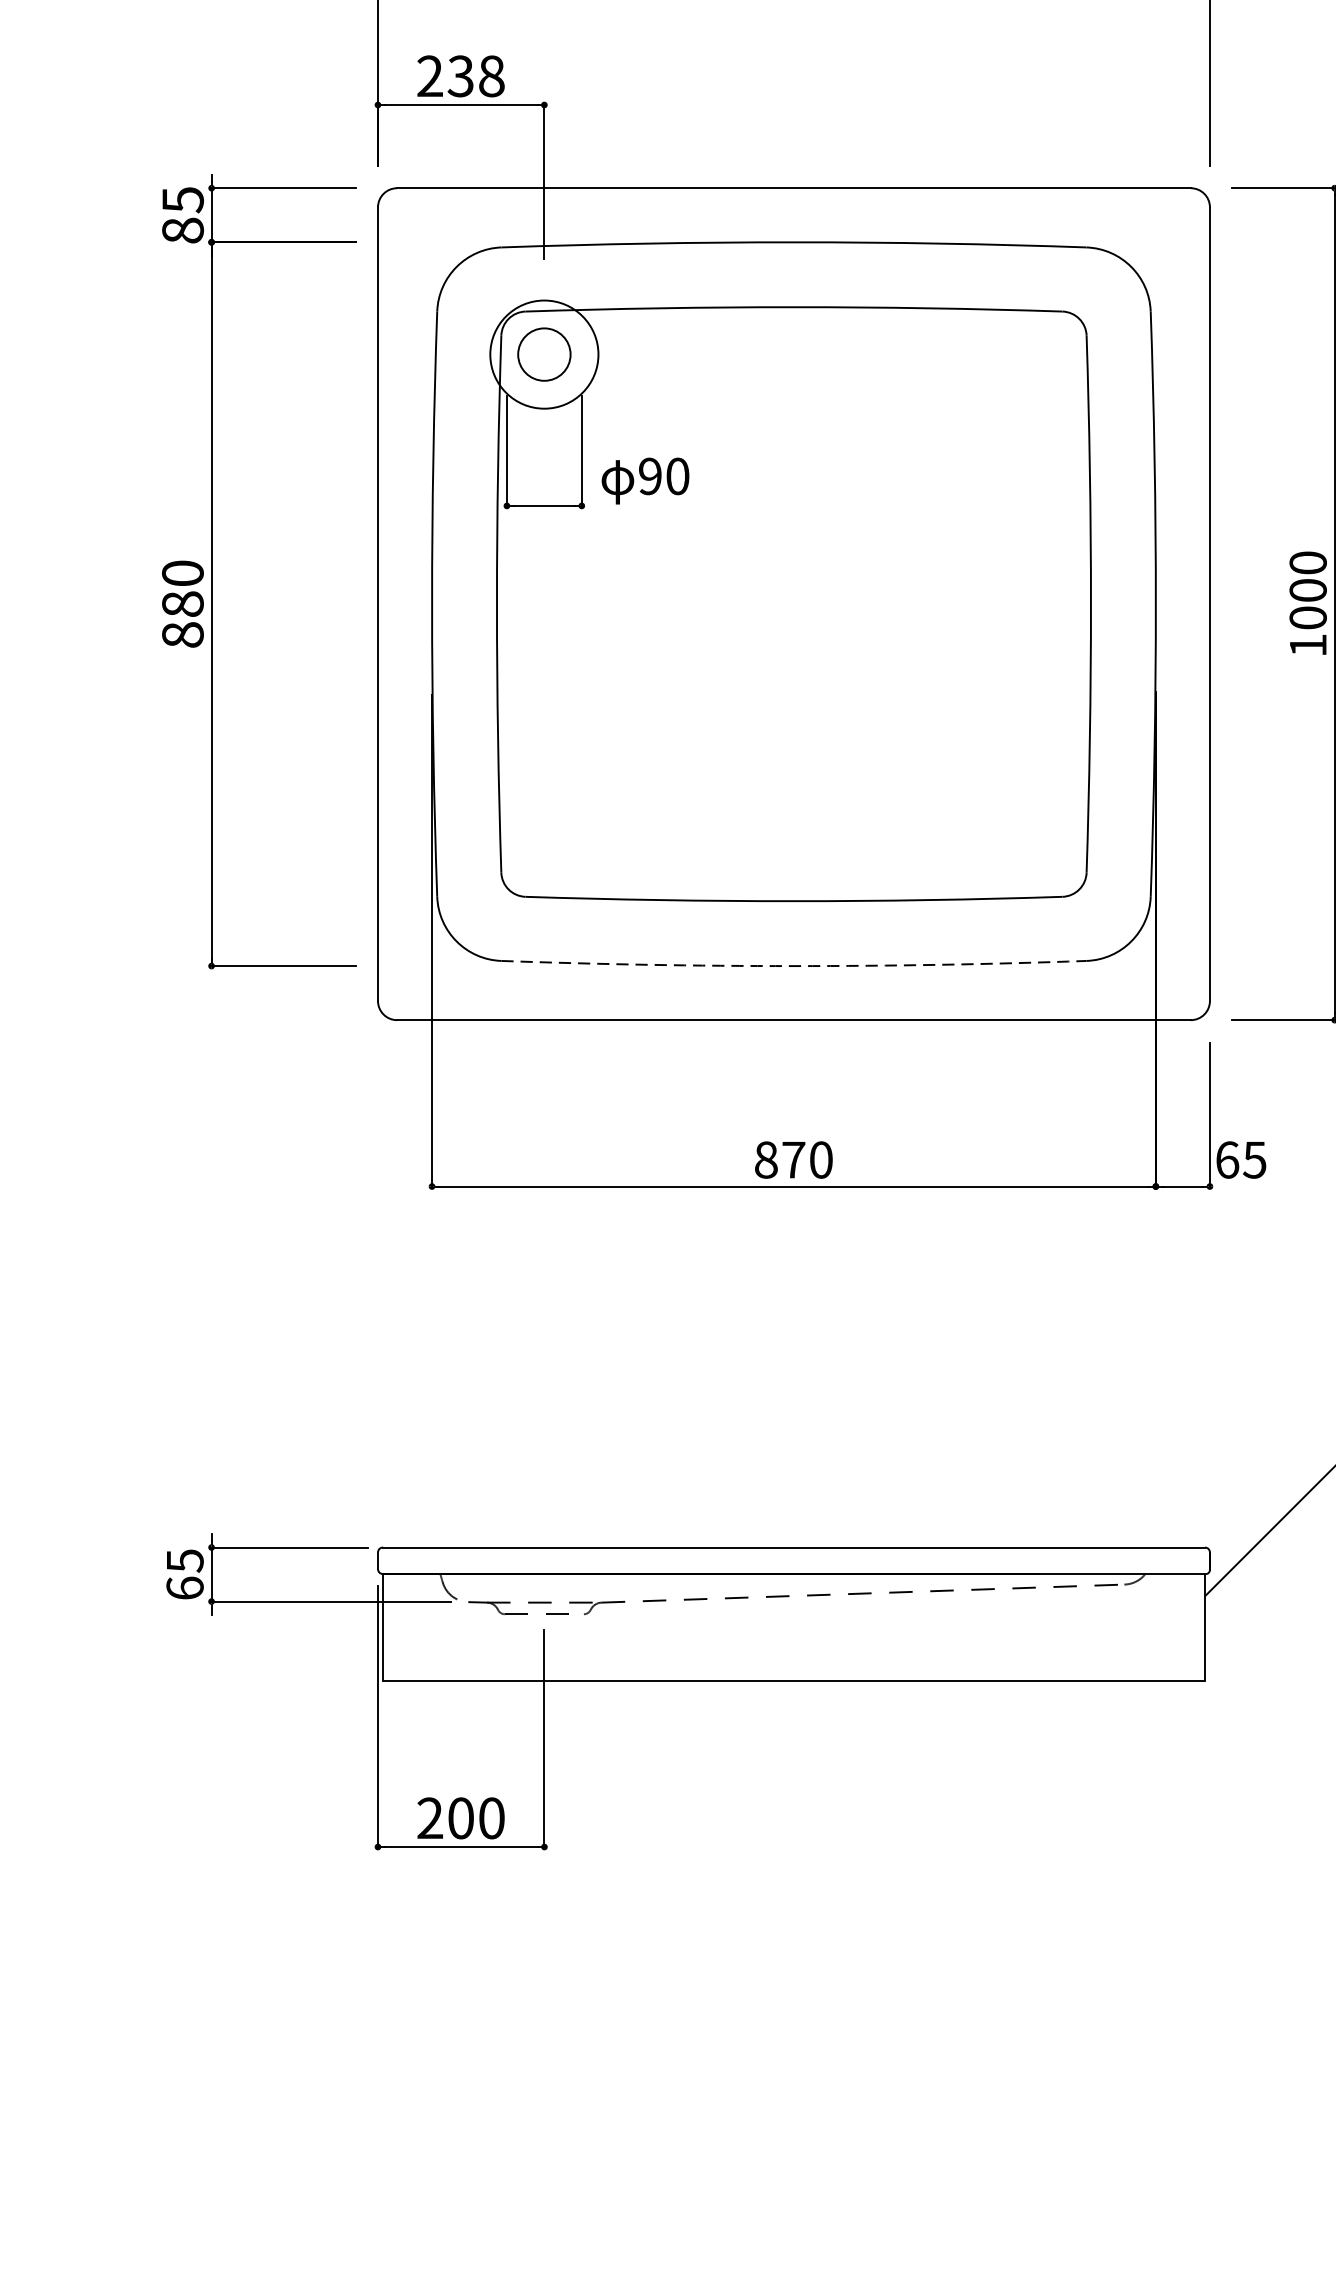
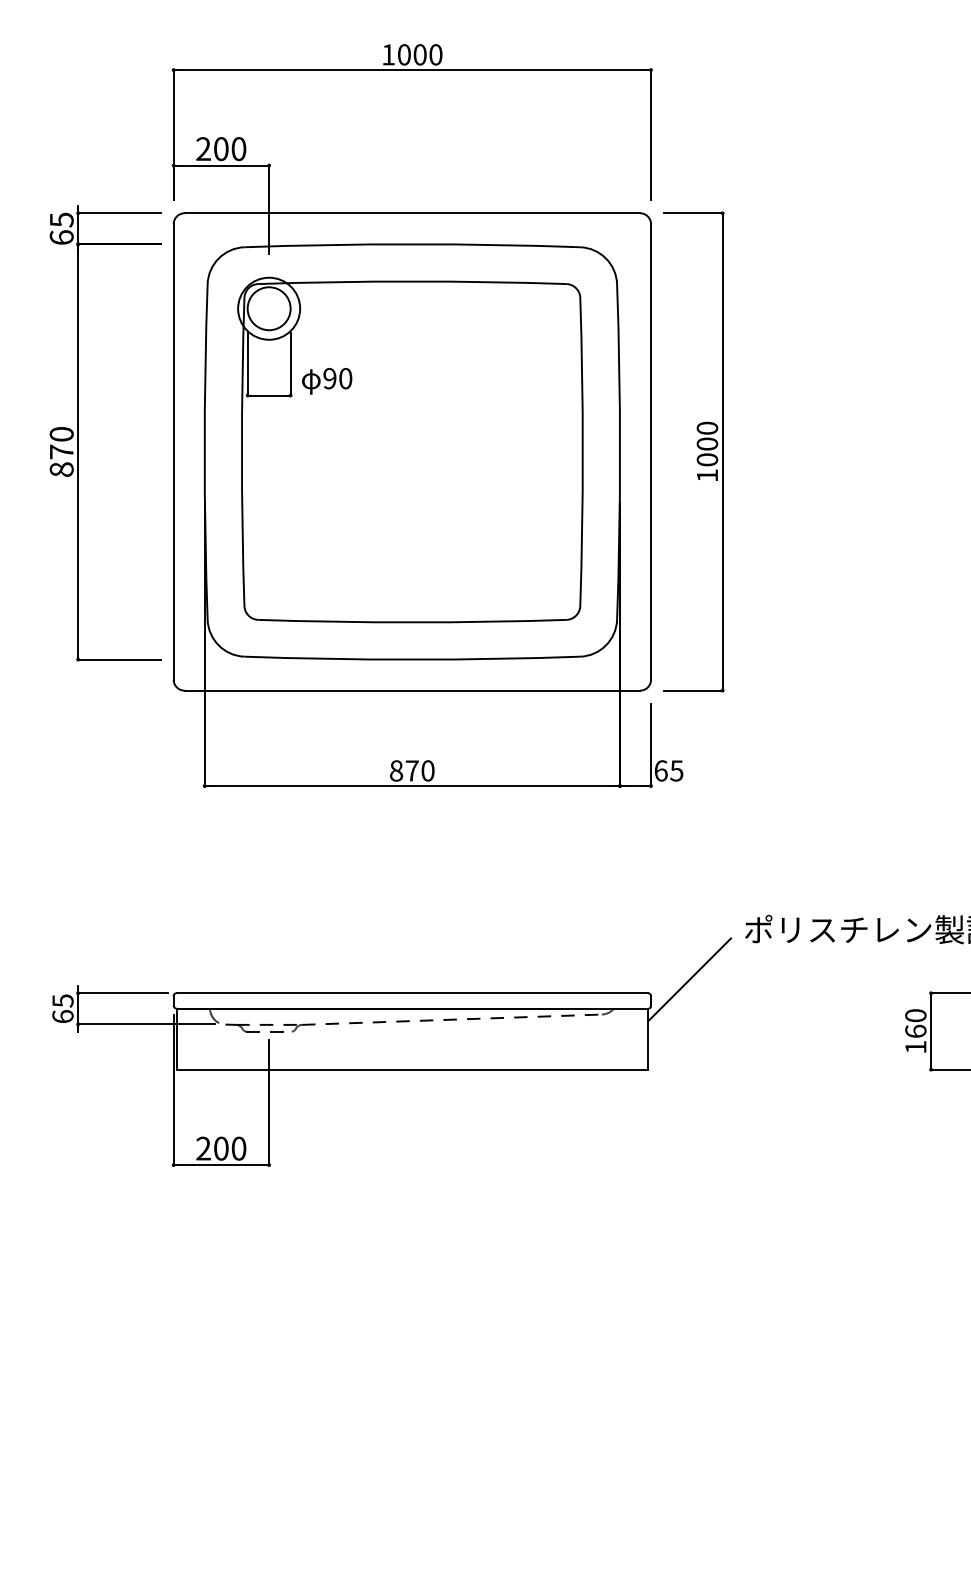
text: (475, 75) -> (229, 148), 238 -> 200
text: (182, 230) -> (61, 237), 85 -> 65
circle: (543, 354) -> (268, 308), size x1.43
text: (182, 603) -> (61, 451), 880 -> 870
arc: (794, 965) -> (412, 659), dashed -> solid

